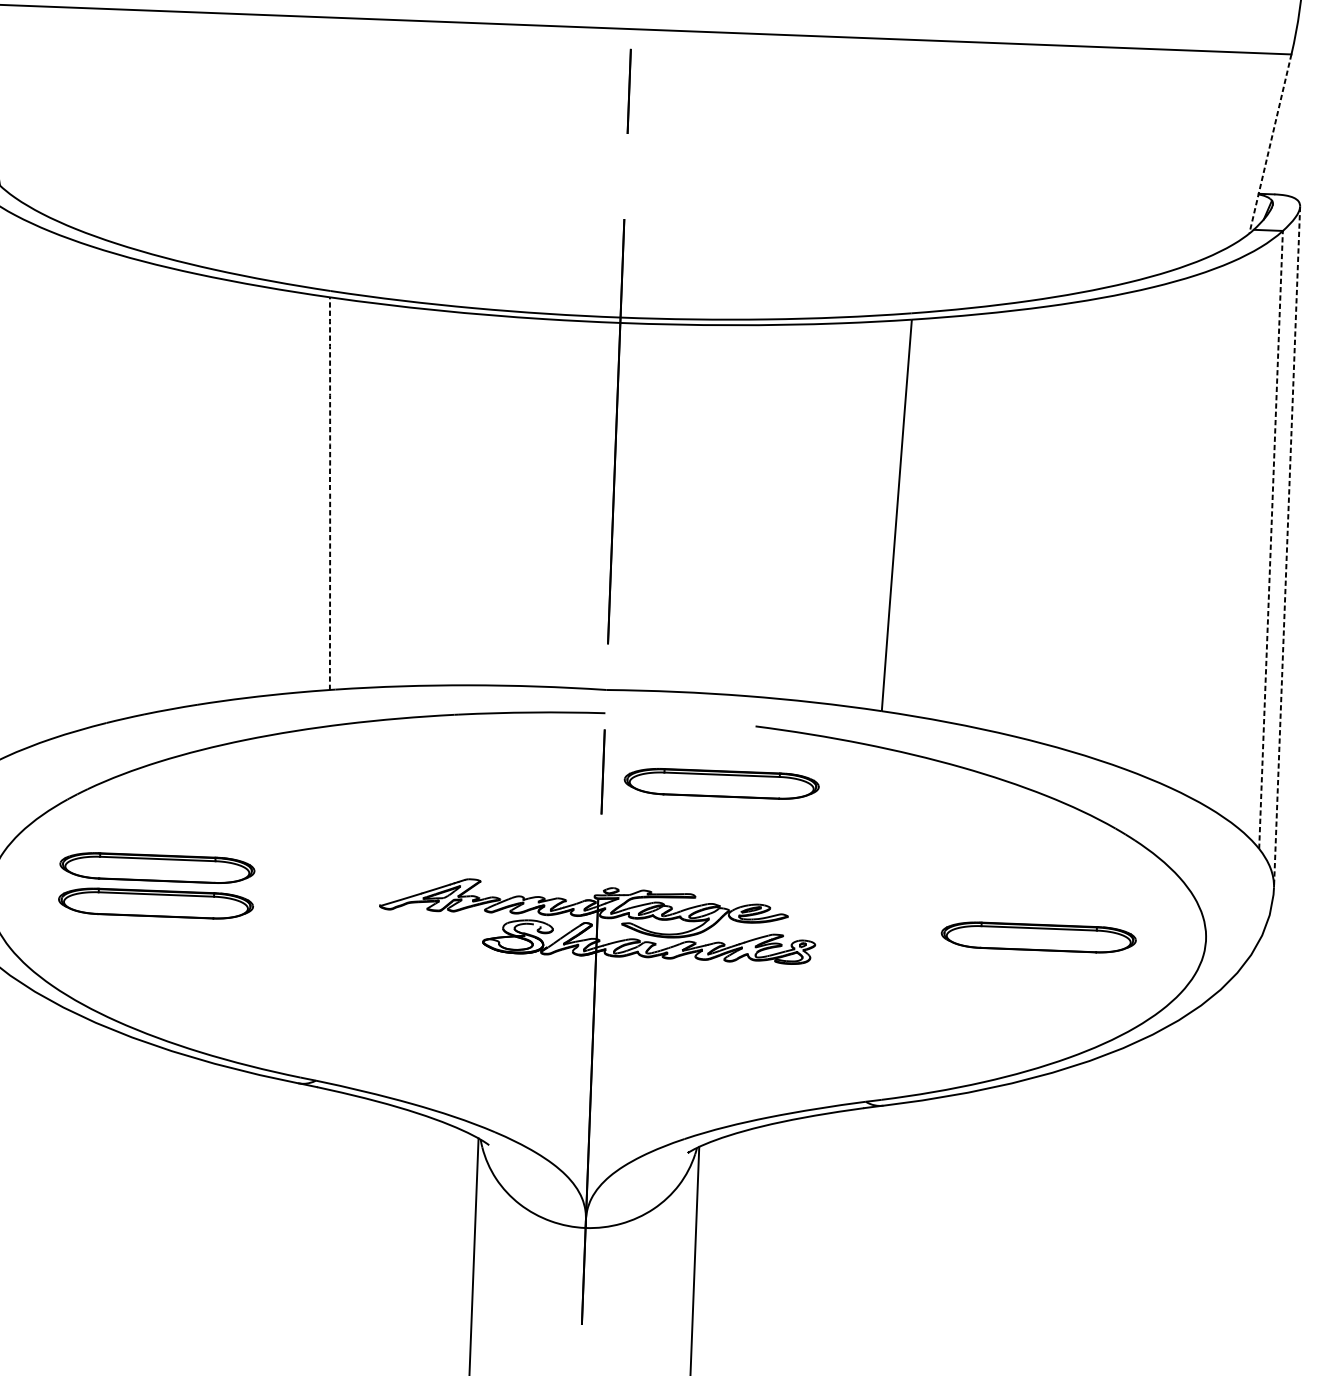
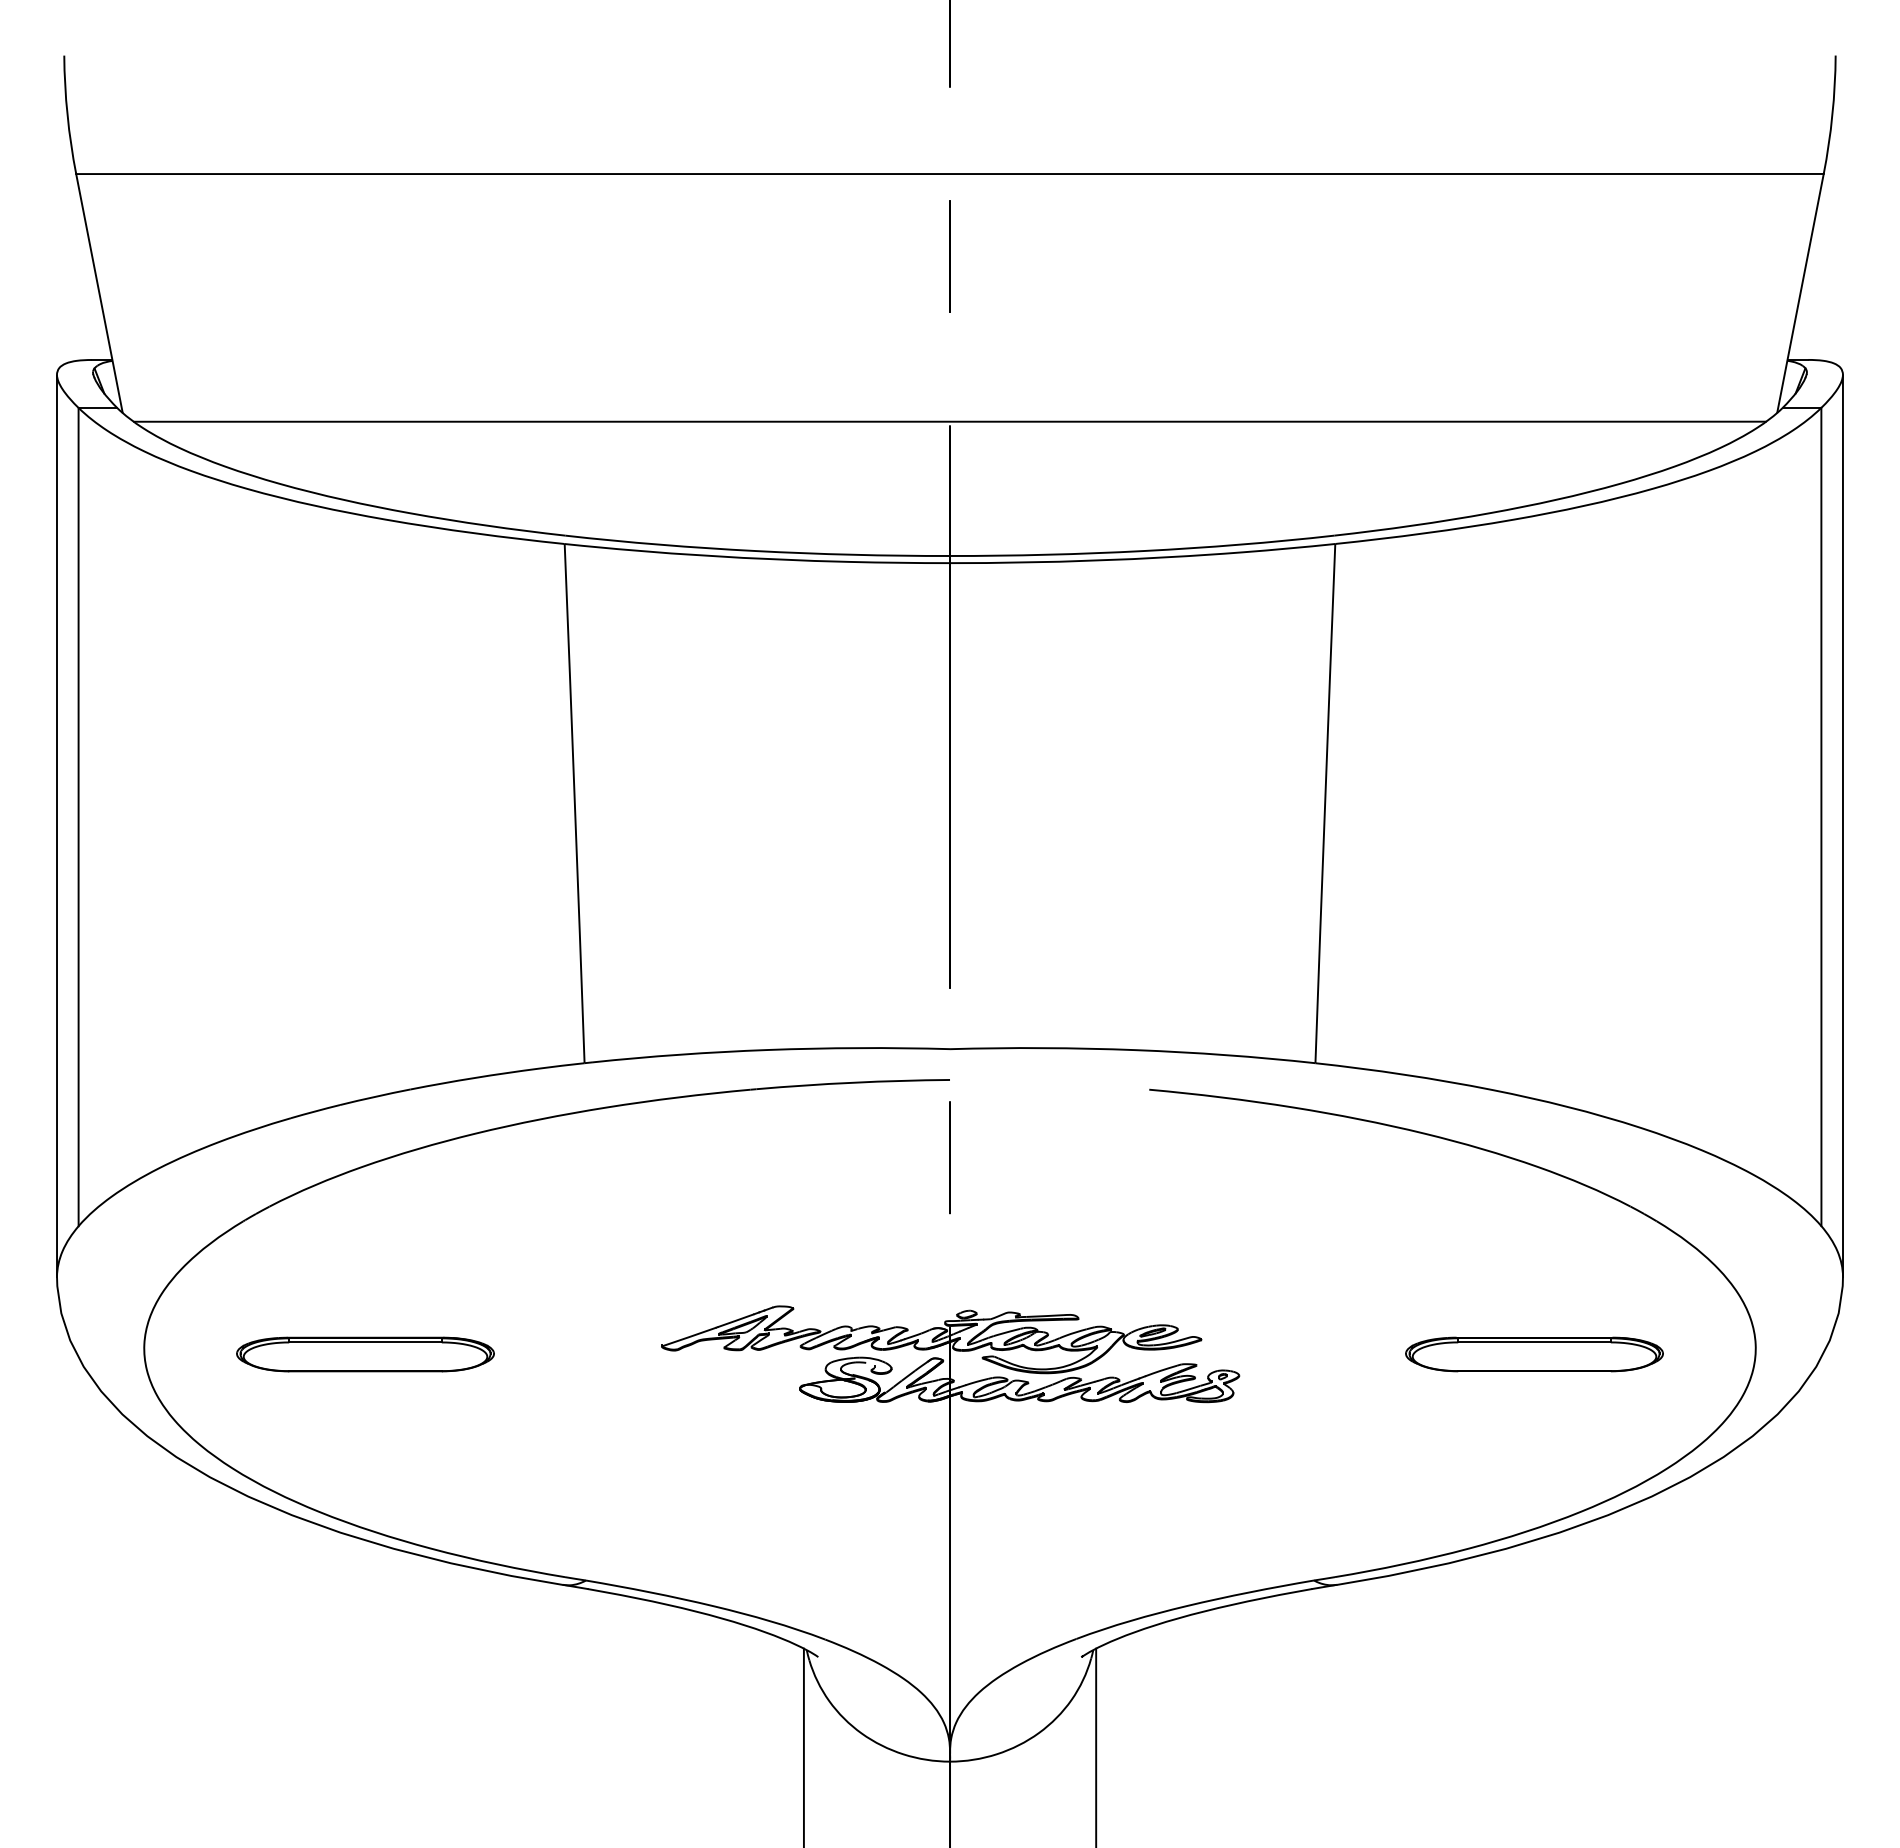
line: (1270, 144) -> (1800, 293), dashed -> solid
line: (624, 215) -> (949, 421), added
arc: (329, 493) -> (574, 803), dashed -> solid
line: (1271, 539) -> (1821, 816), dashed -> solid
line: (1286, 546) -> (1842, 825), dashed -> solid
part: (721, 783) -> (1107, 1167), removed
part: (157, 868) -> (365, 1307), removed

